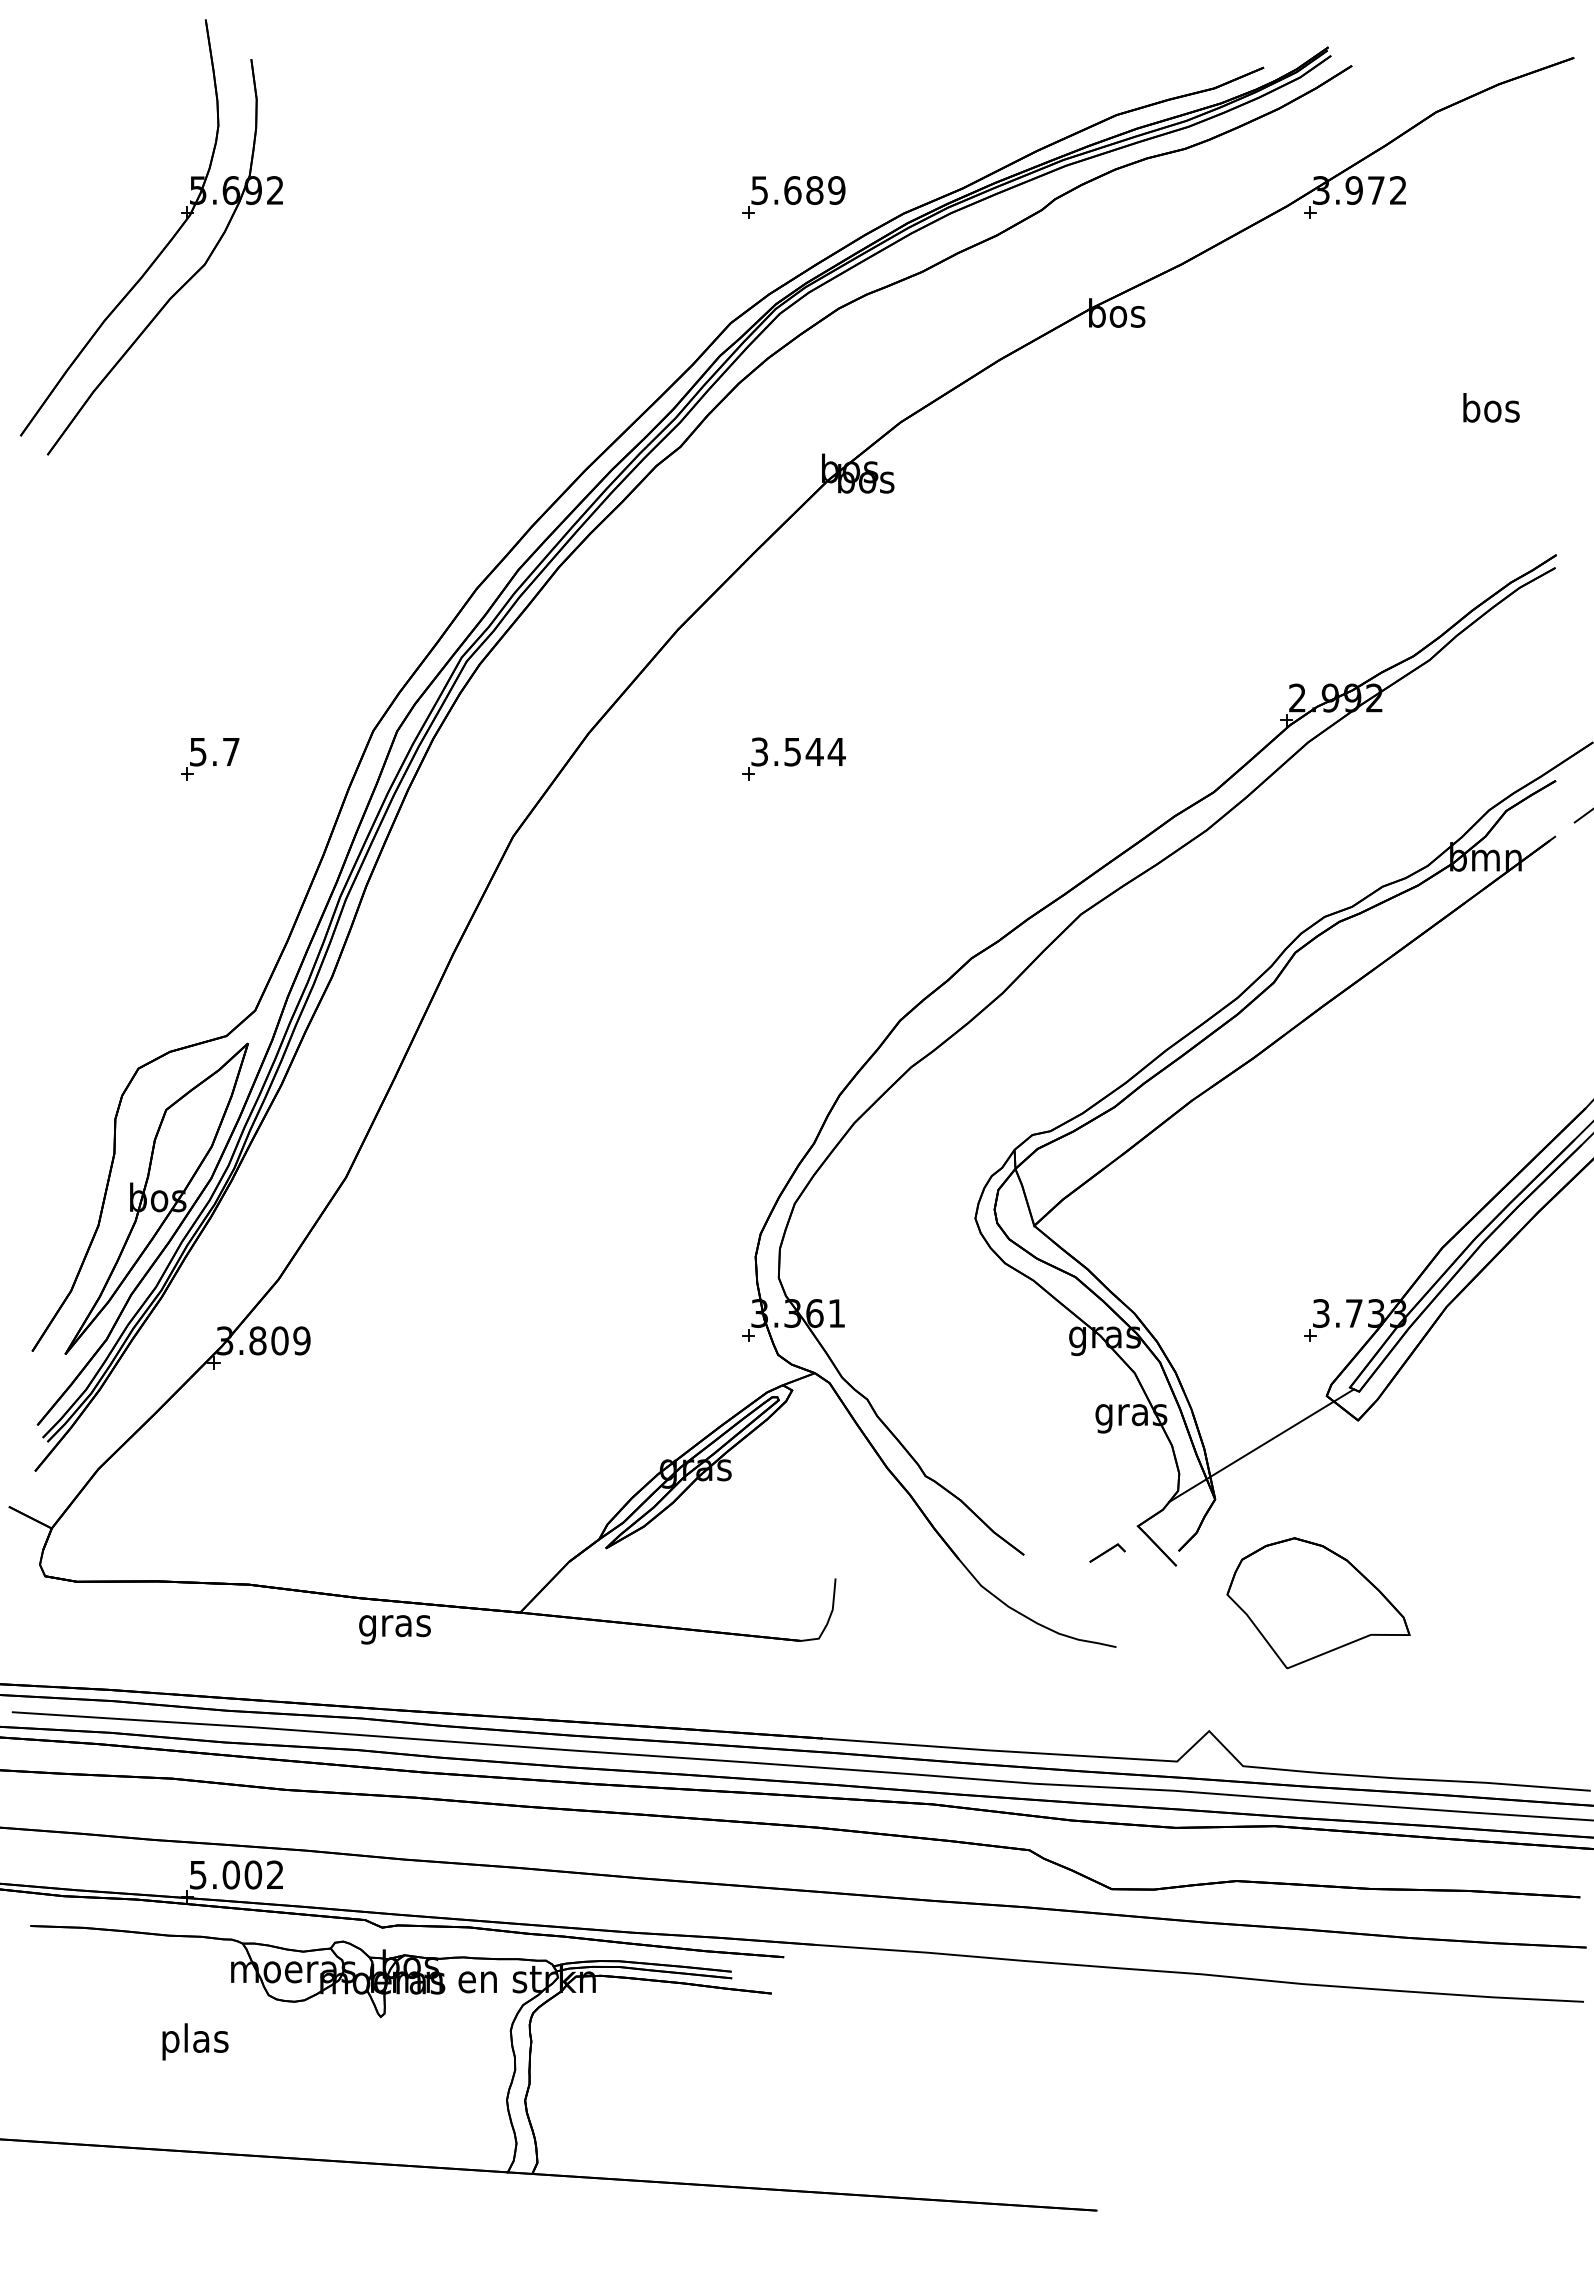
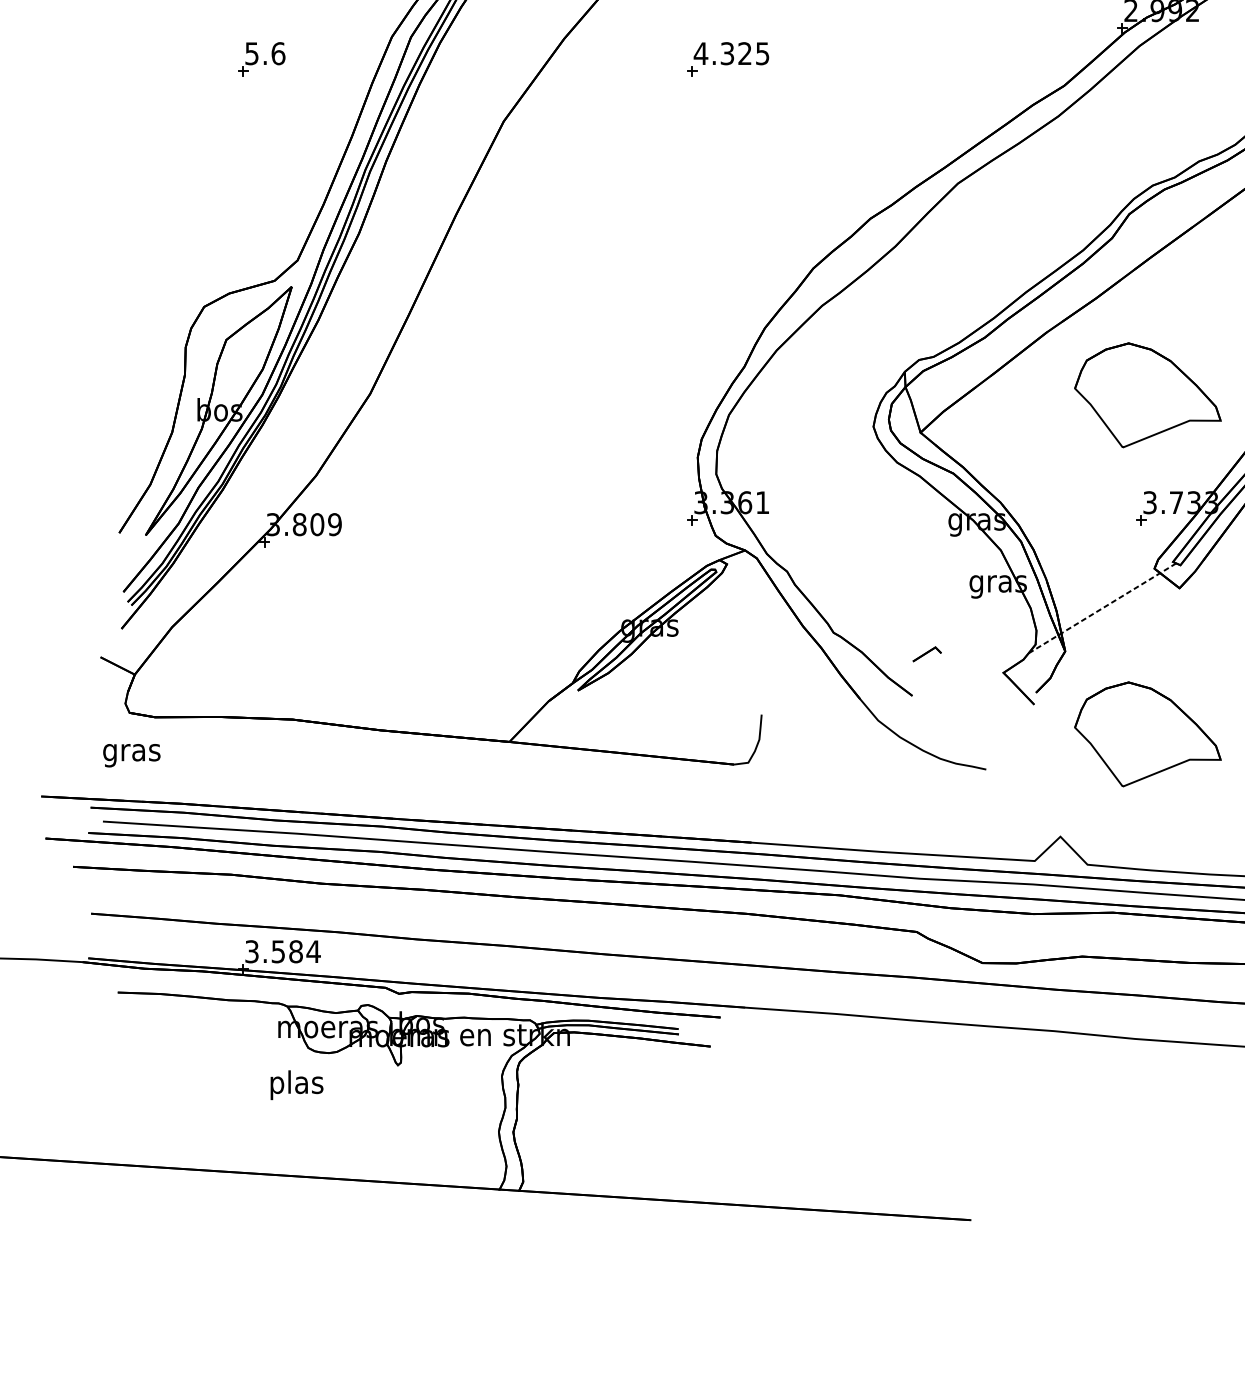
text: (231, 751) -> (278, 53), 5.7 -> 5.6
text: (797, 751) -> (731, 53), 3.544 -> 4.325
part: (1318, 1179) -> (1147, 395), added
line: (1261, 1445) -> (1102, 608), solid -> dashed
part: (1107, 1552) -> (927, 653), moved
text: (394, 1629) -> (131, 755), moved
text: (237, 1874) -> (283, 951), 5.002 -> 3.584
text: (195, 2041) -> (296, 1084), moved

